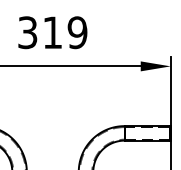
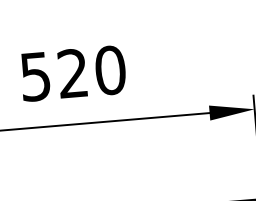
text: (53, 32) -> (74, 73), 319 -> 520

